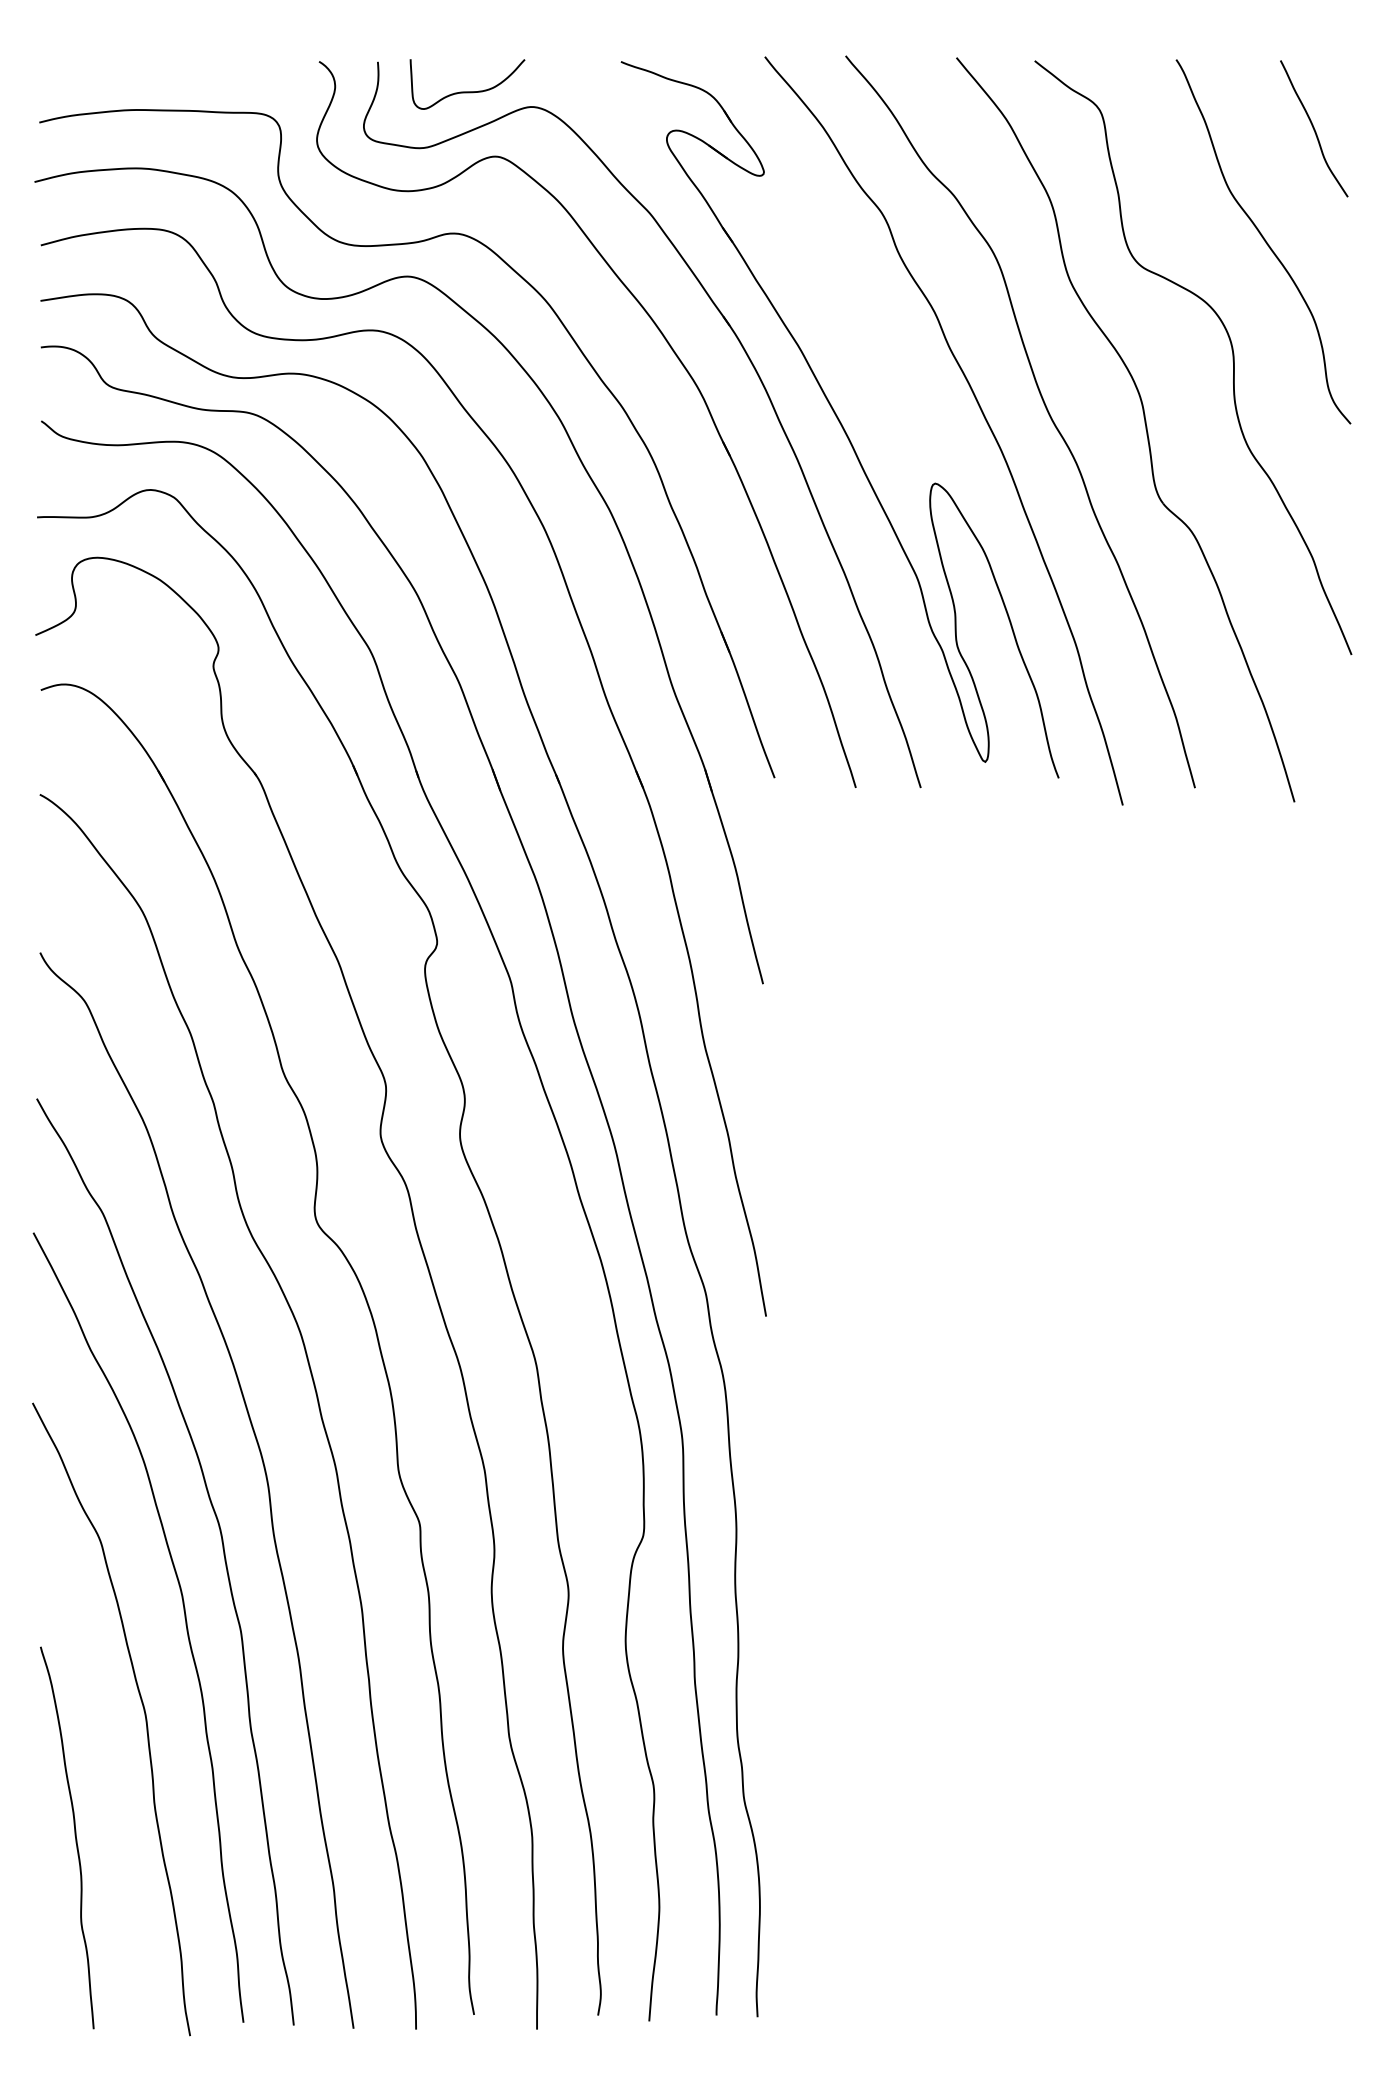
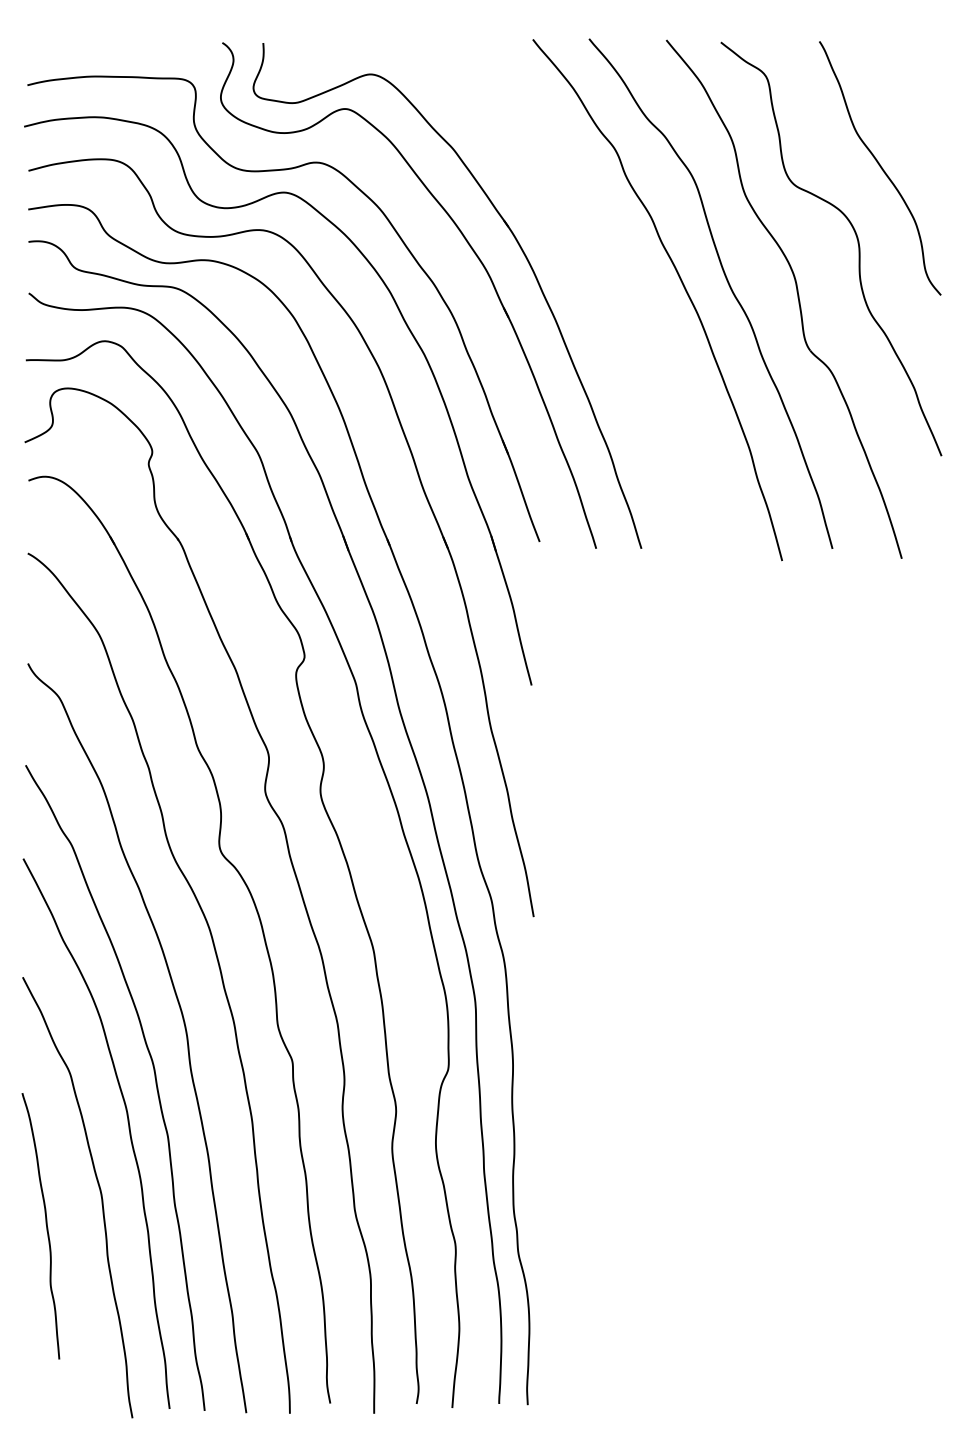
curve: (467, 91) -> (325, 63), removed
curve: (1314, 128) -> (915, 89), removed
part: (840, 420) -> (585, 292), removed
curve: (73, 1835) -> (45, 1224), moved

